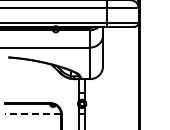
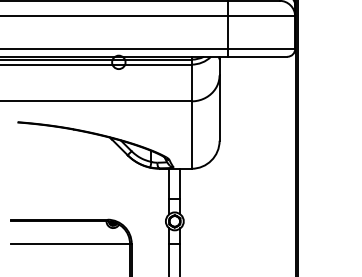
line: (33, 114) -> (71, 244), dashed -> solid

